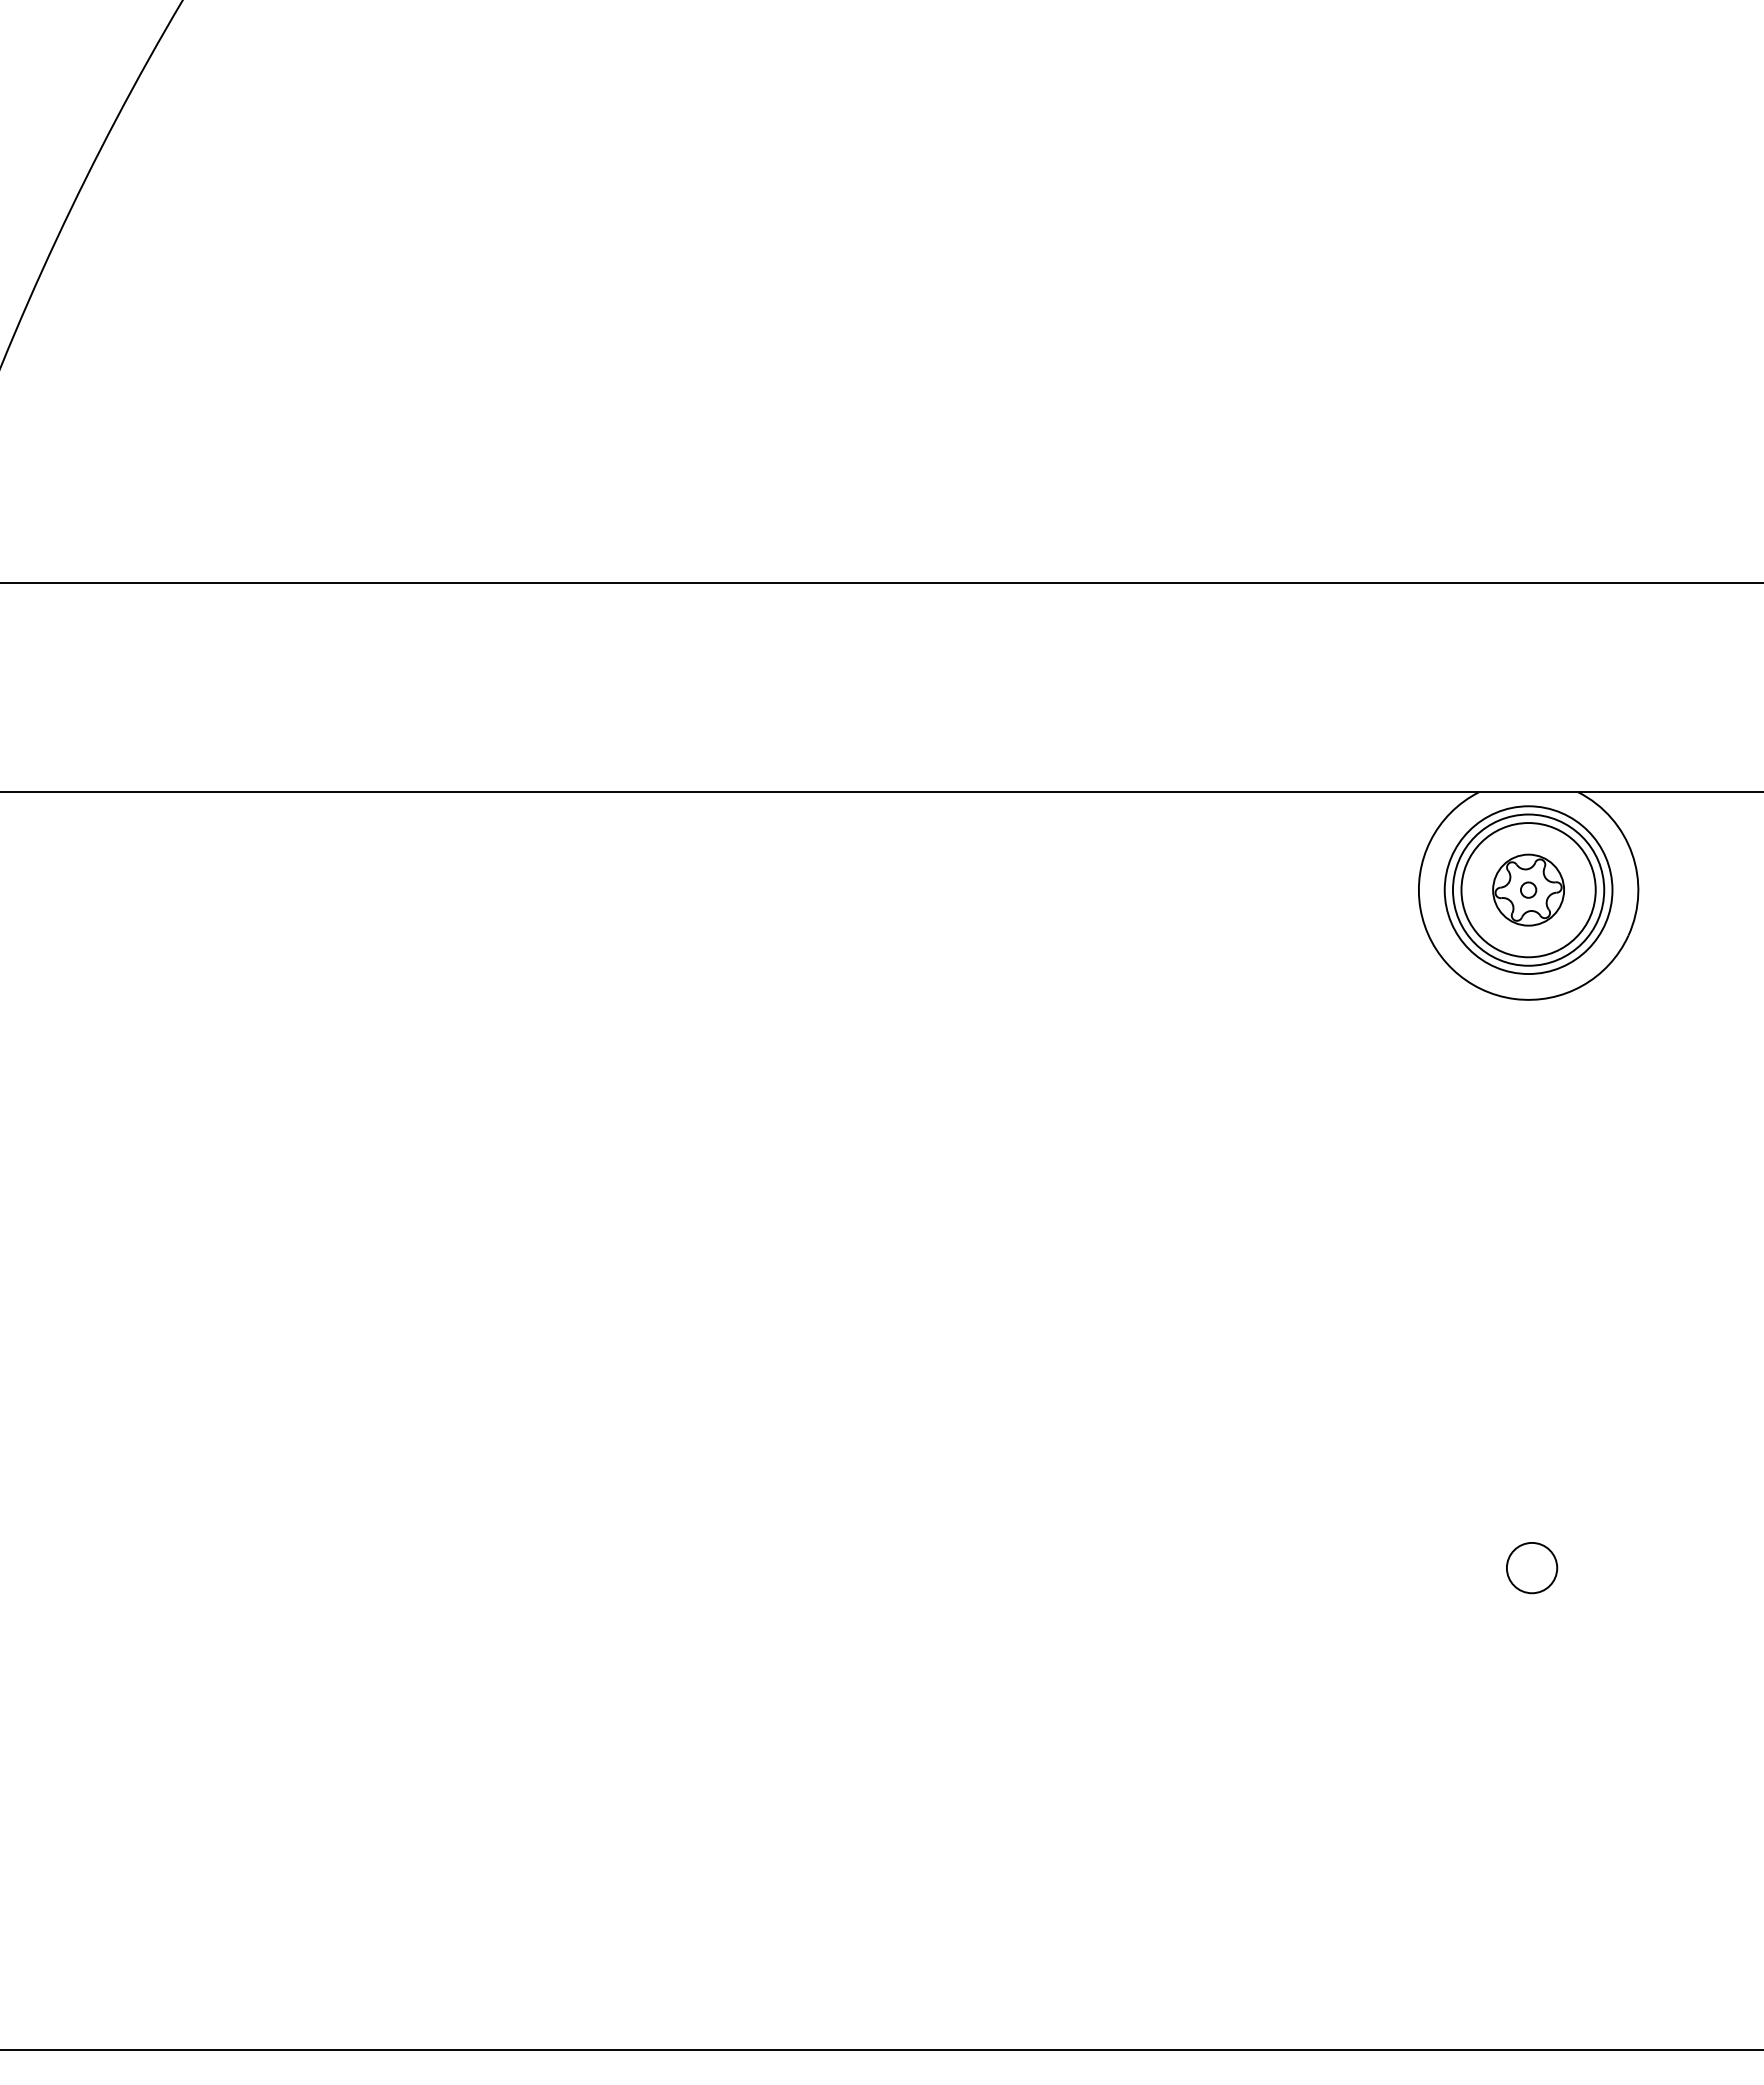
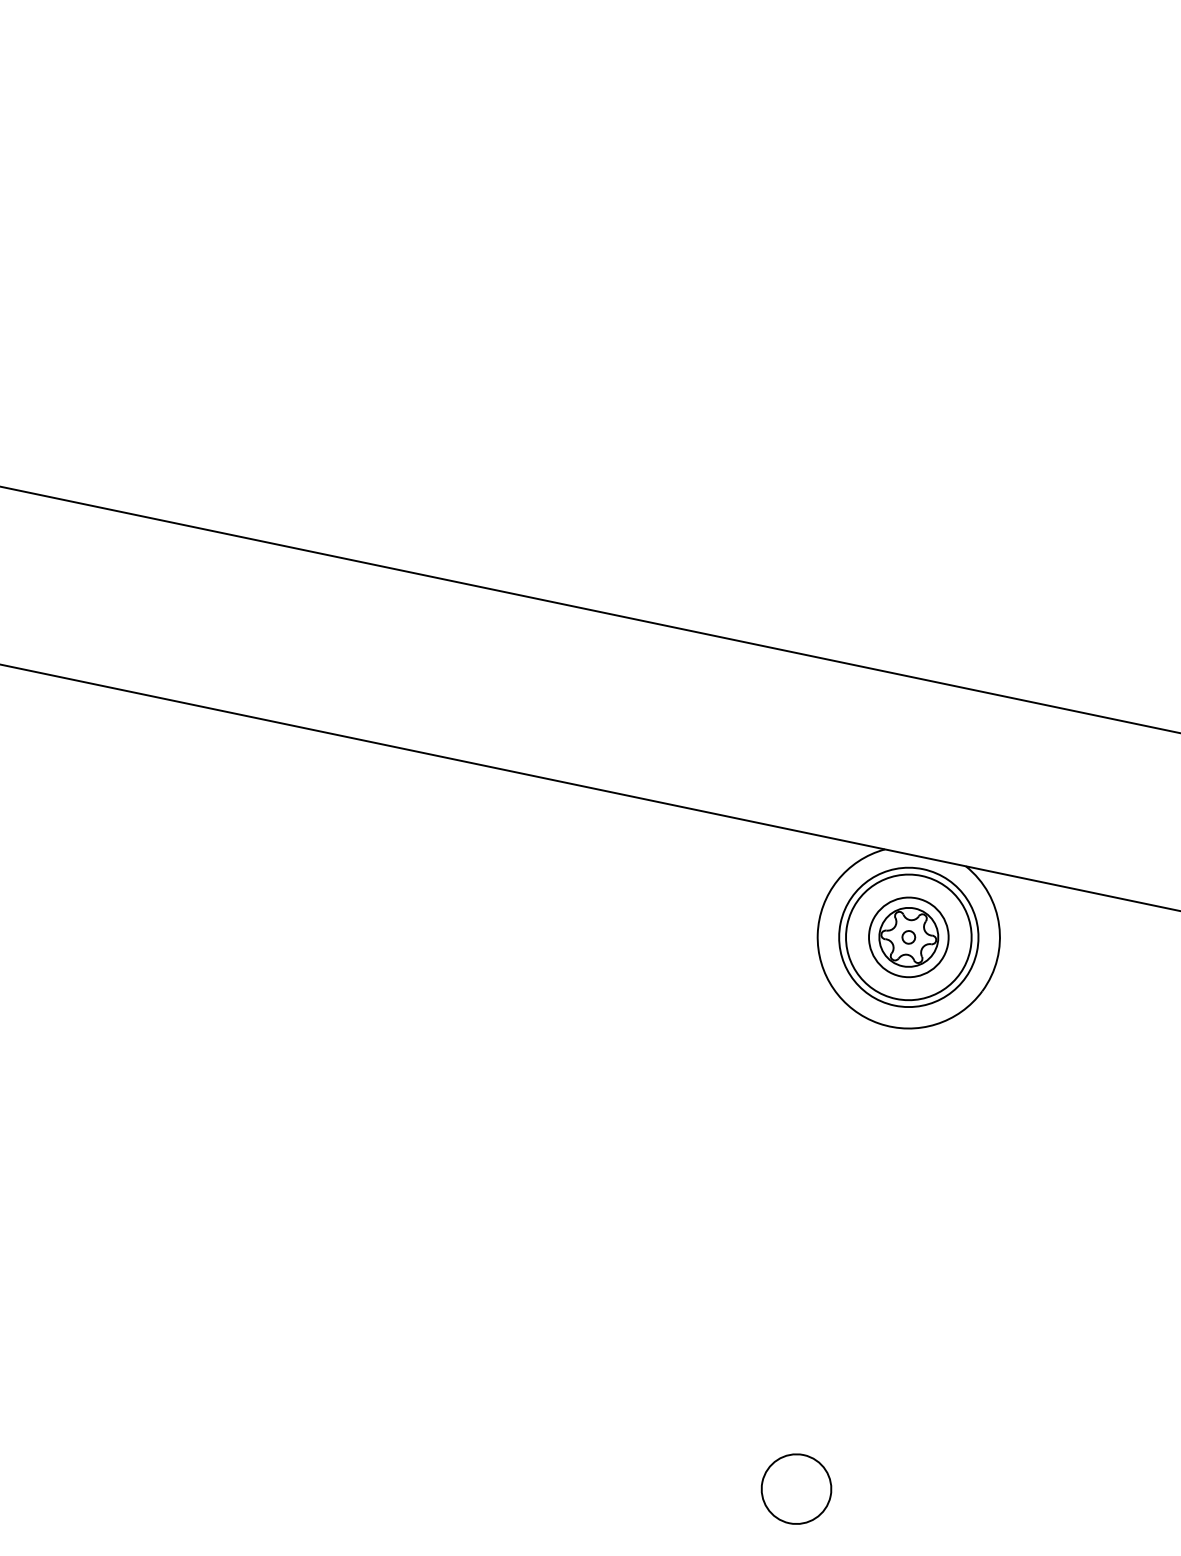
circle: (1528, 890) -> (908, 937), size x0.71
circle: (1531, 1567) -> (796, 1488), size x1.67

